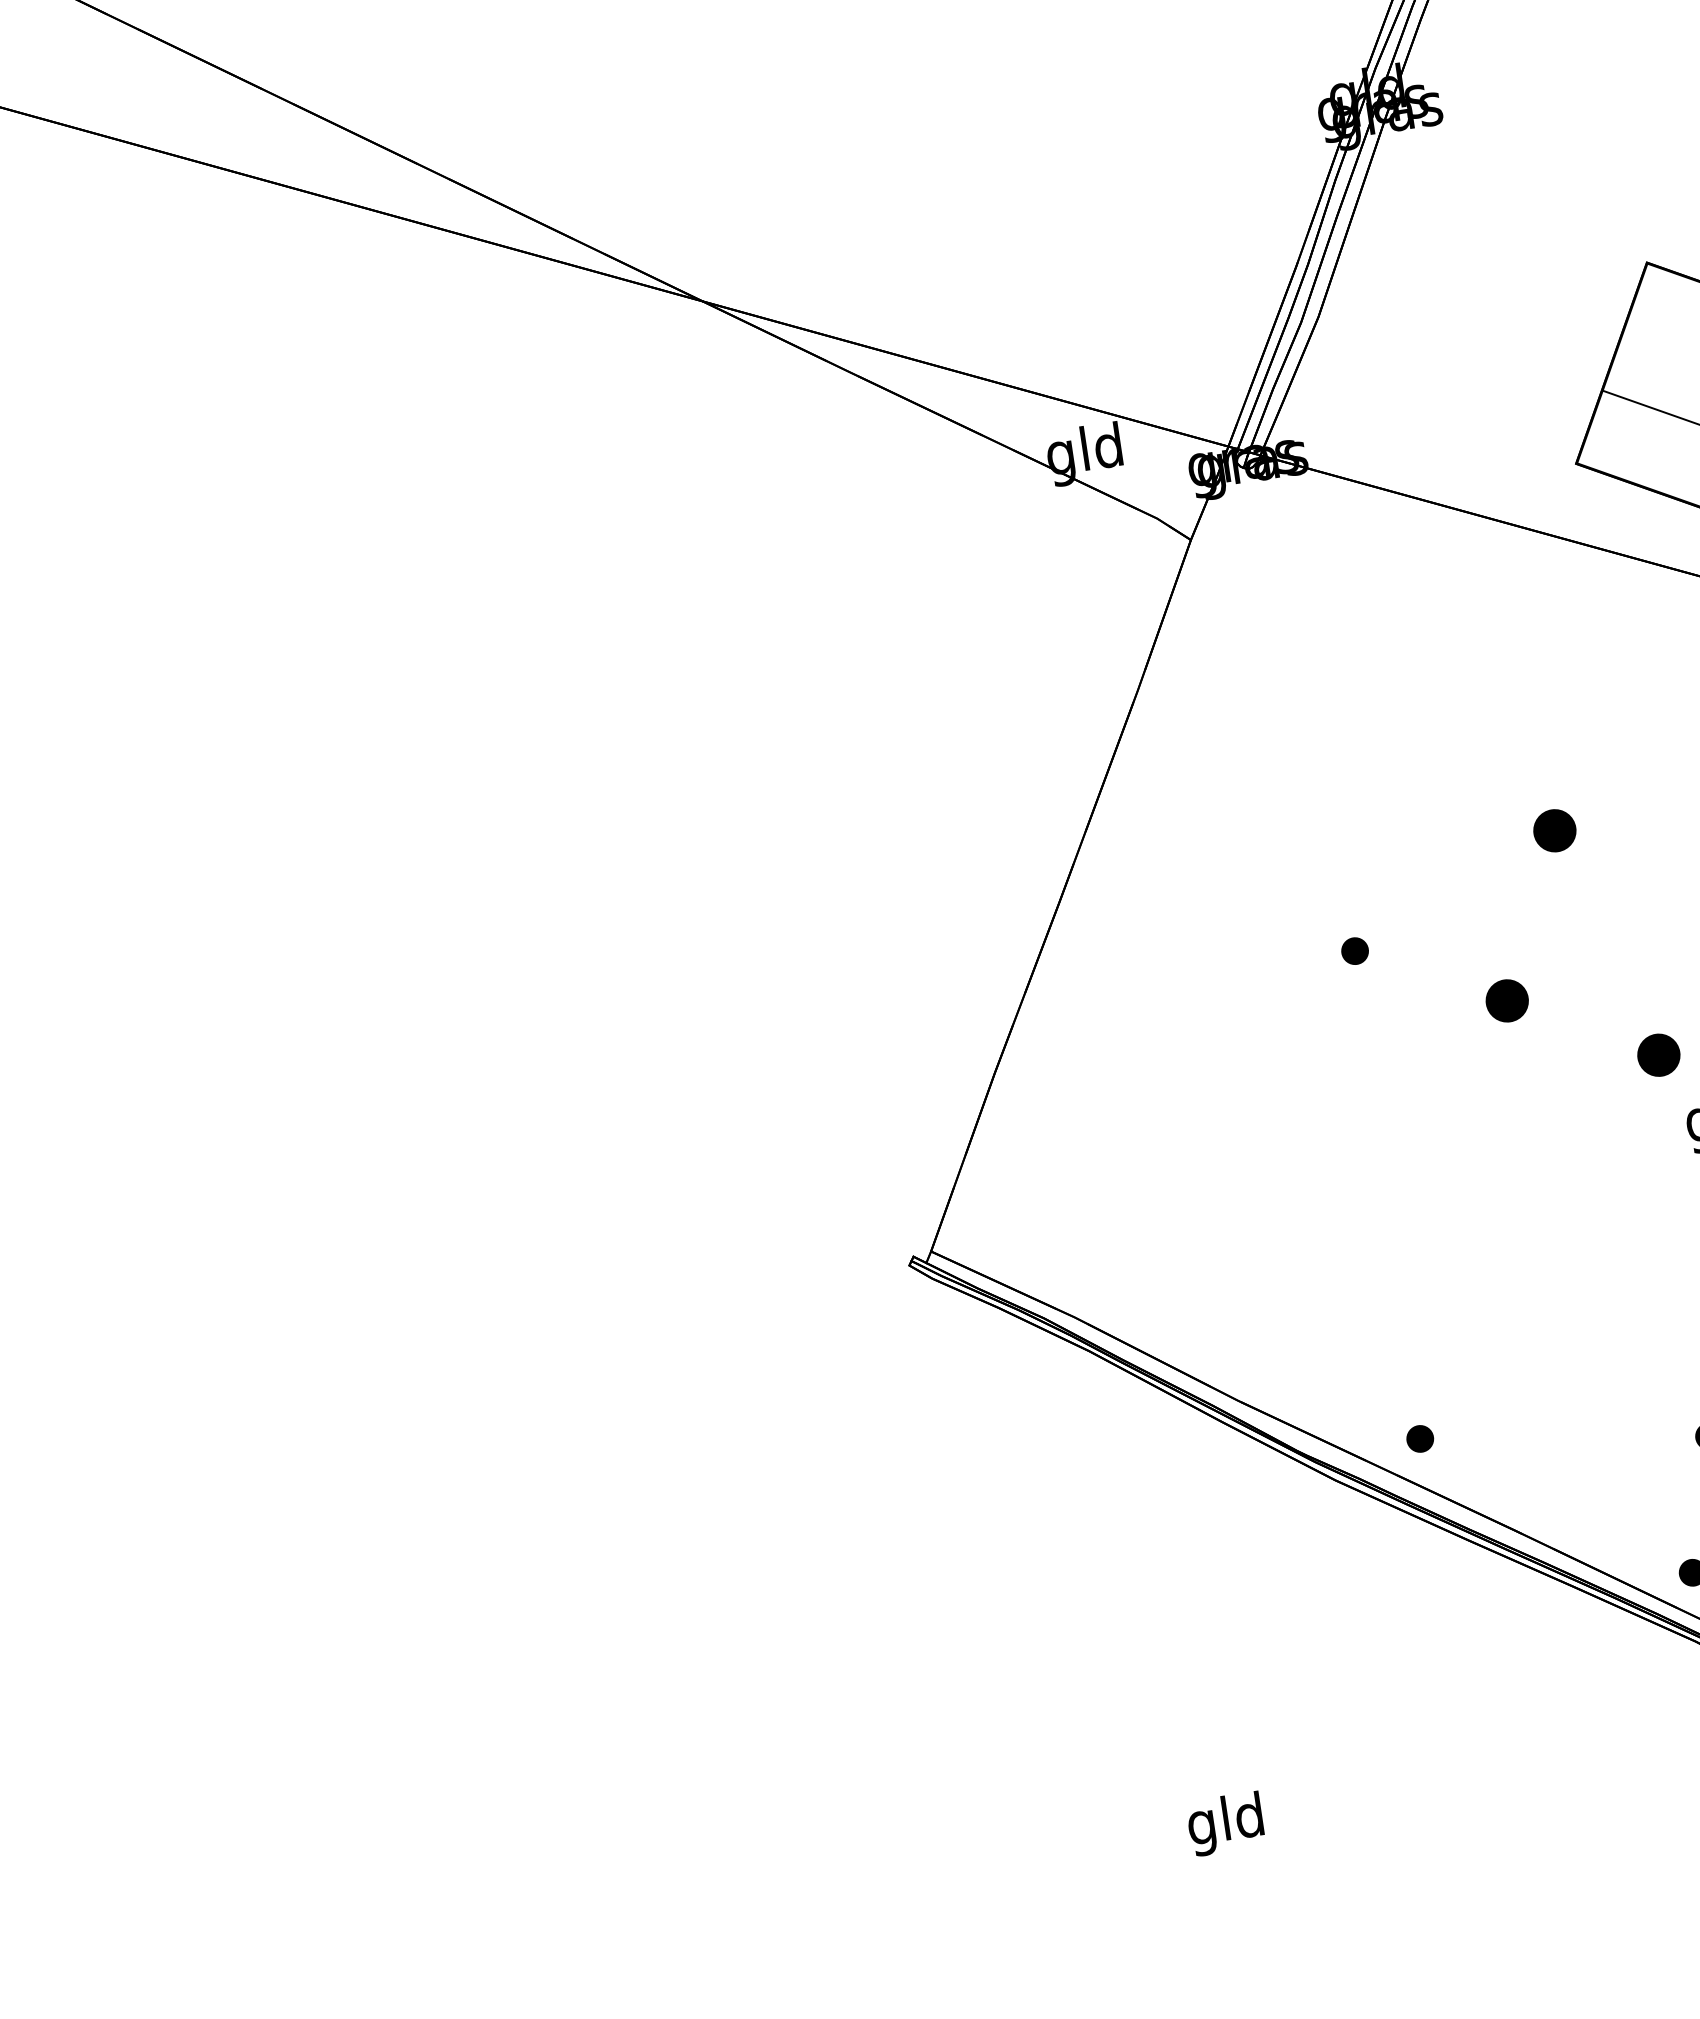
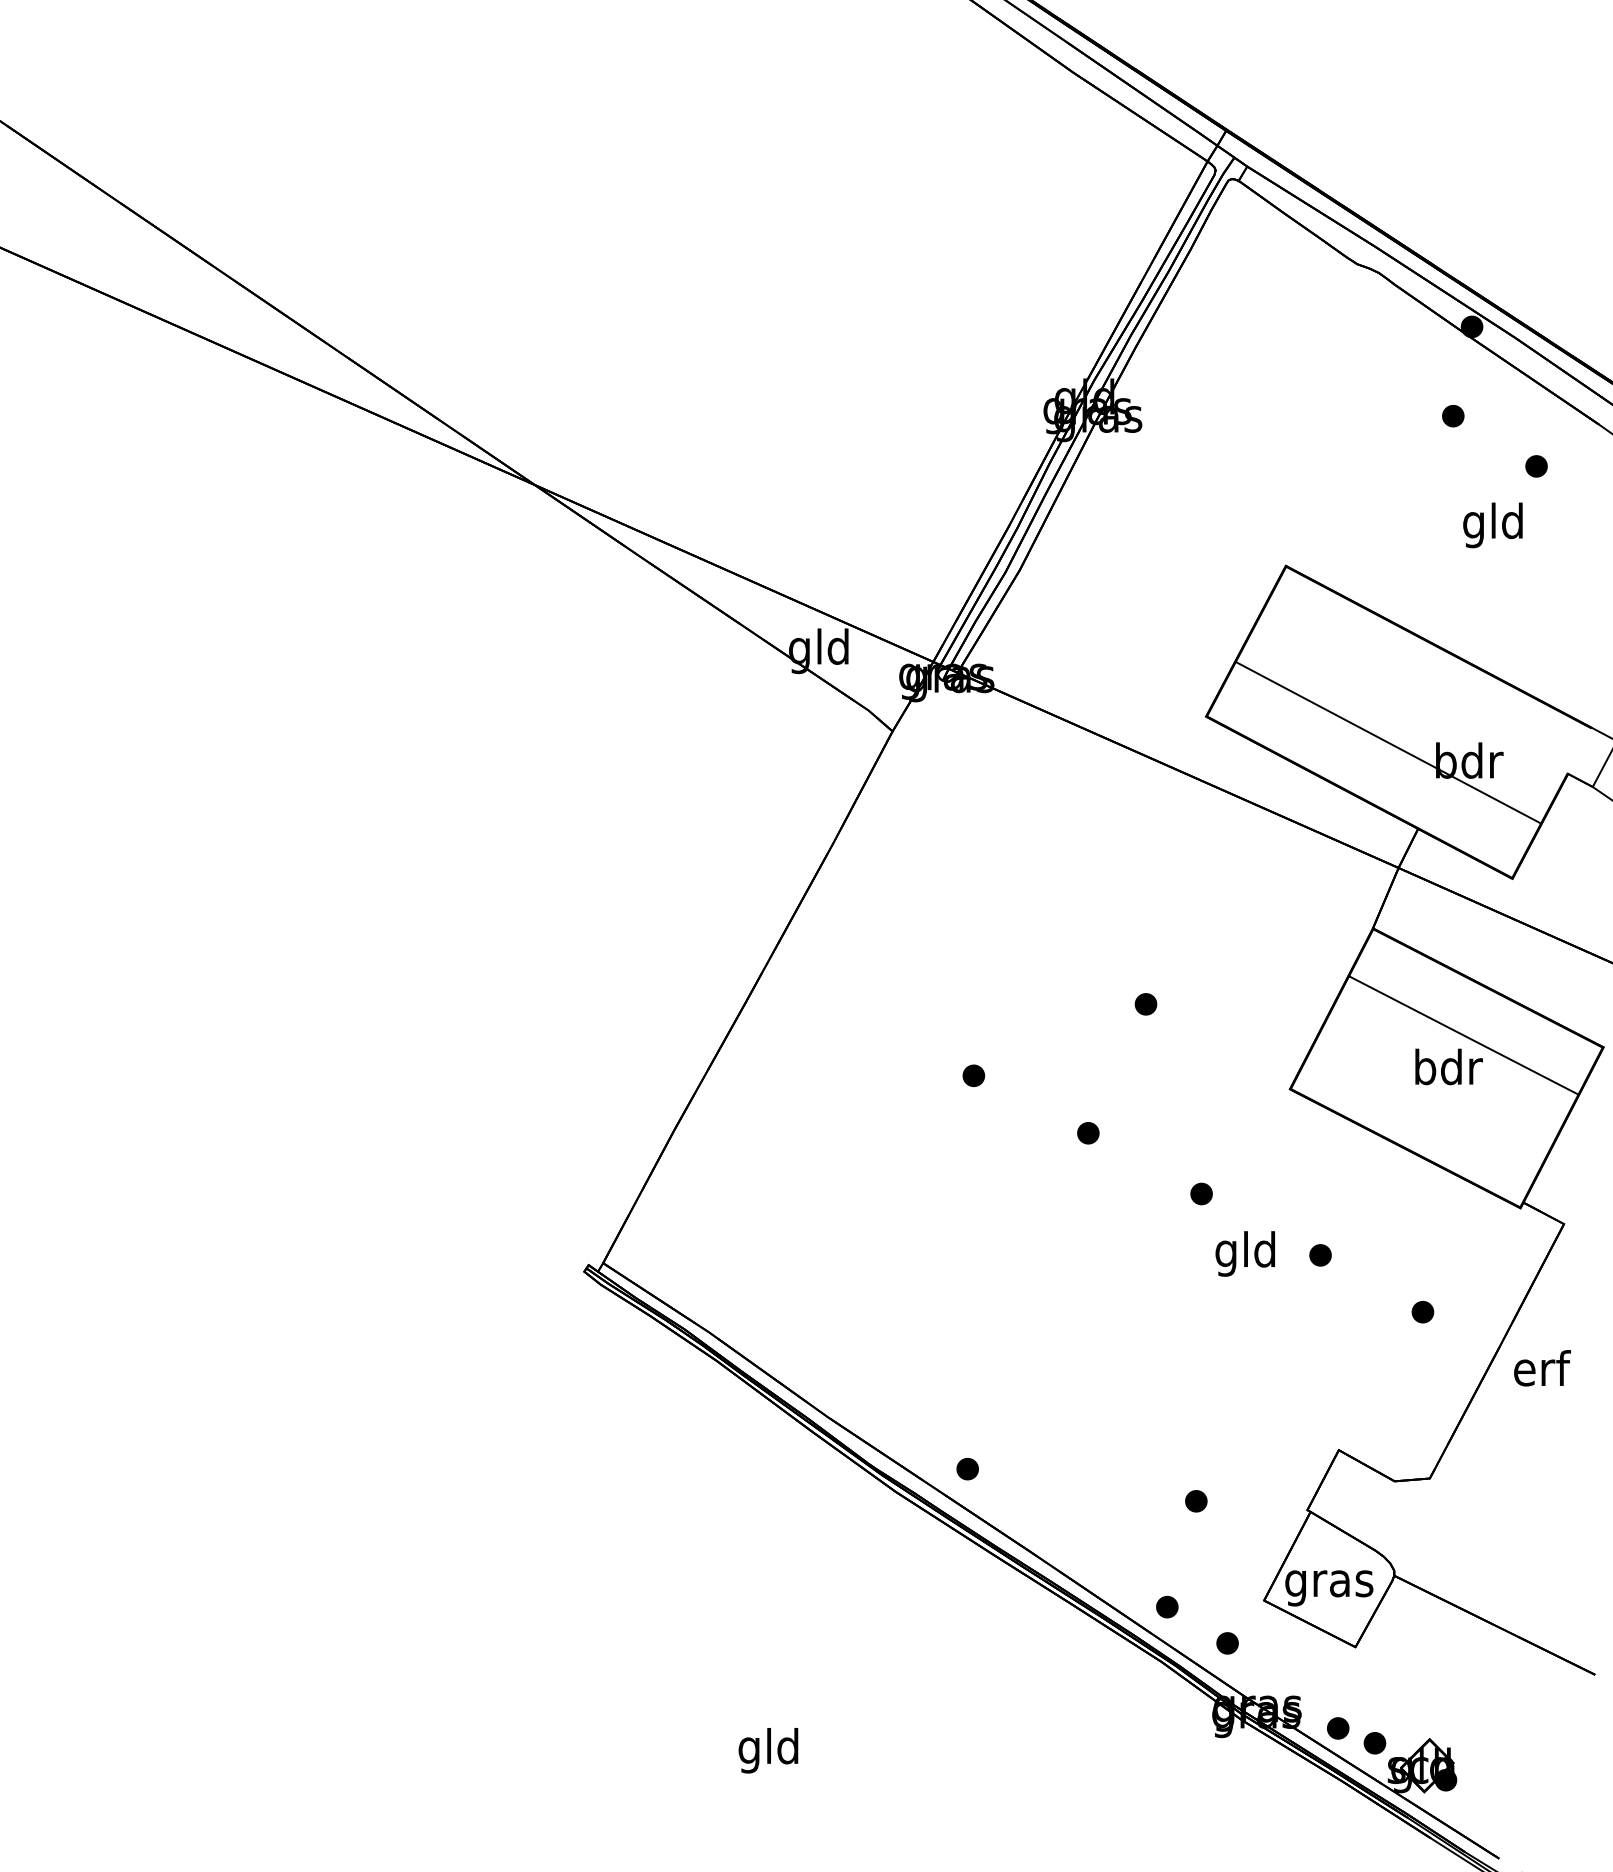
part: (1554, 831) -> (1145, 1004), size x0.62
part: (1507, 1001) -> (1088, 1133), size x0.62
part: (1658, 1054) -> (1201, 1193), size x0.62

